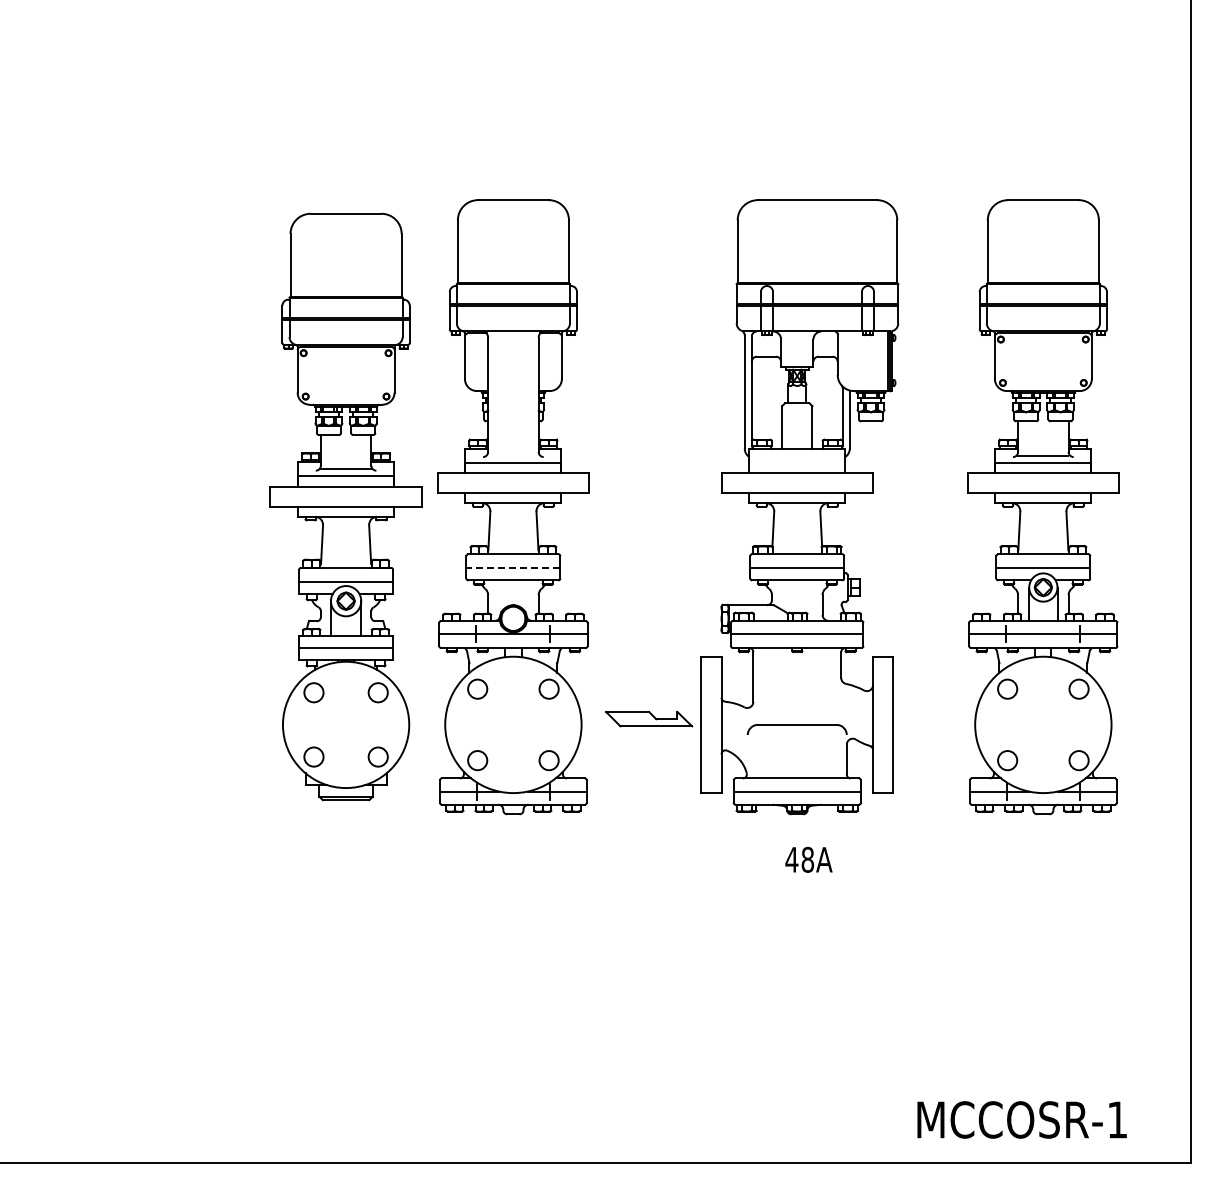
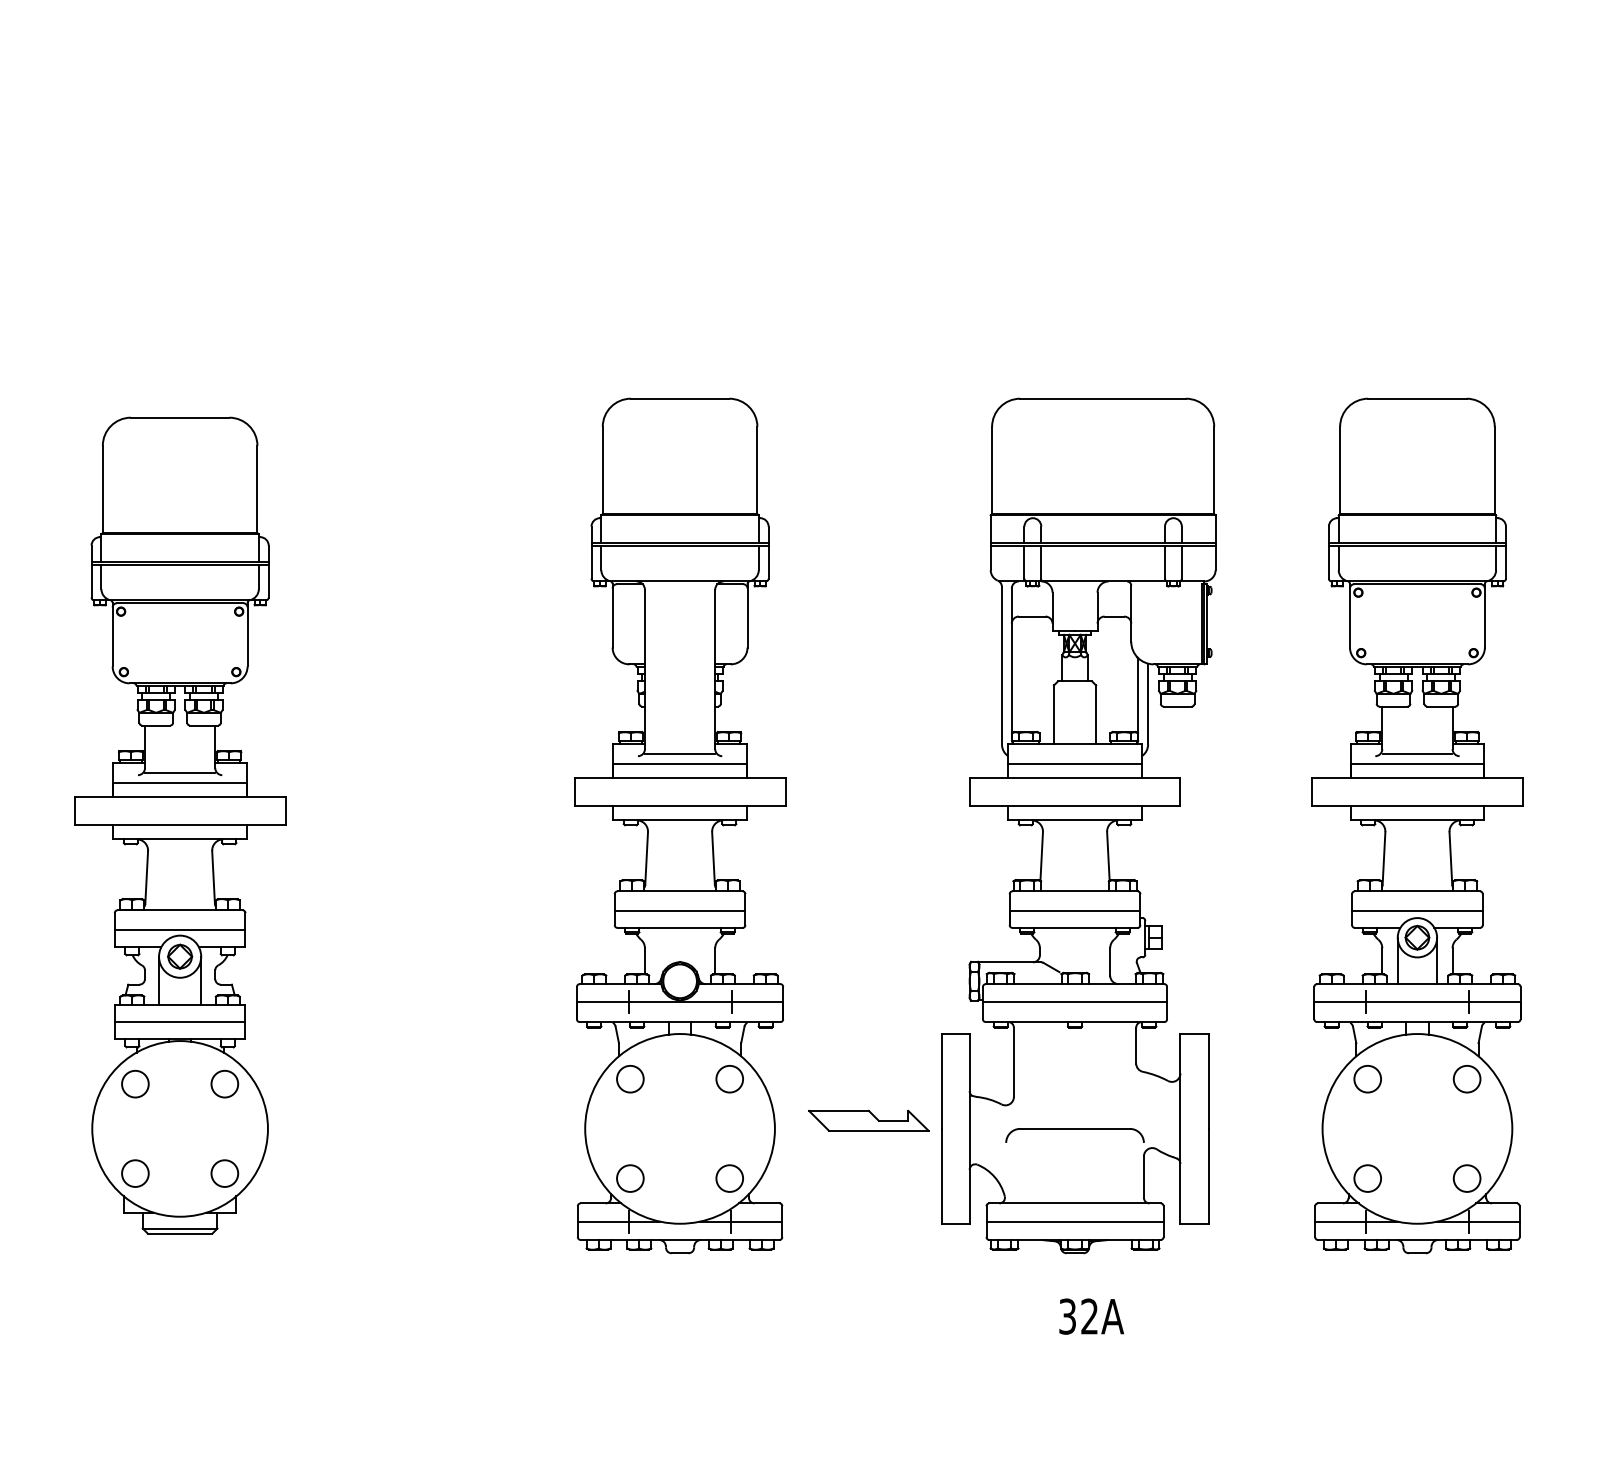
line: (513, 455) -> (680, 754), added
line: (797, 462) -> (1075, 763), added
part: (345, 506) -> (179, 824), moved
line: (513, 568) -> (680, 911), dashed -> solid
text: (799, 859) -> (1078, 1316), 48A -> 32A

